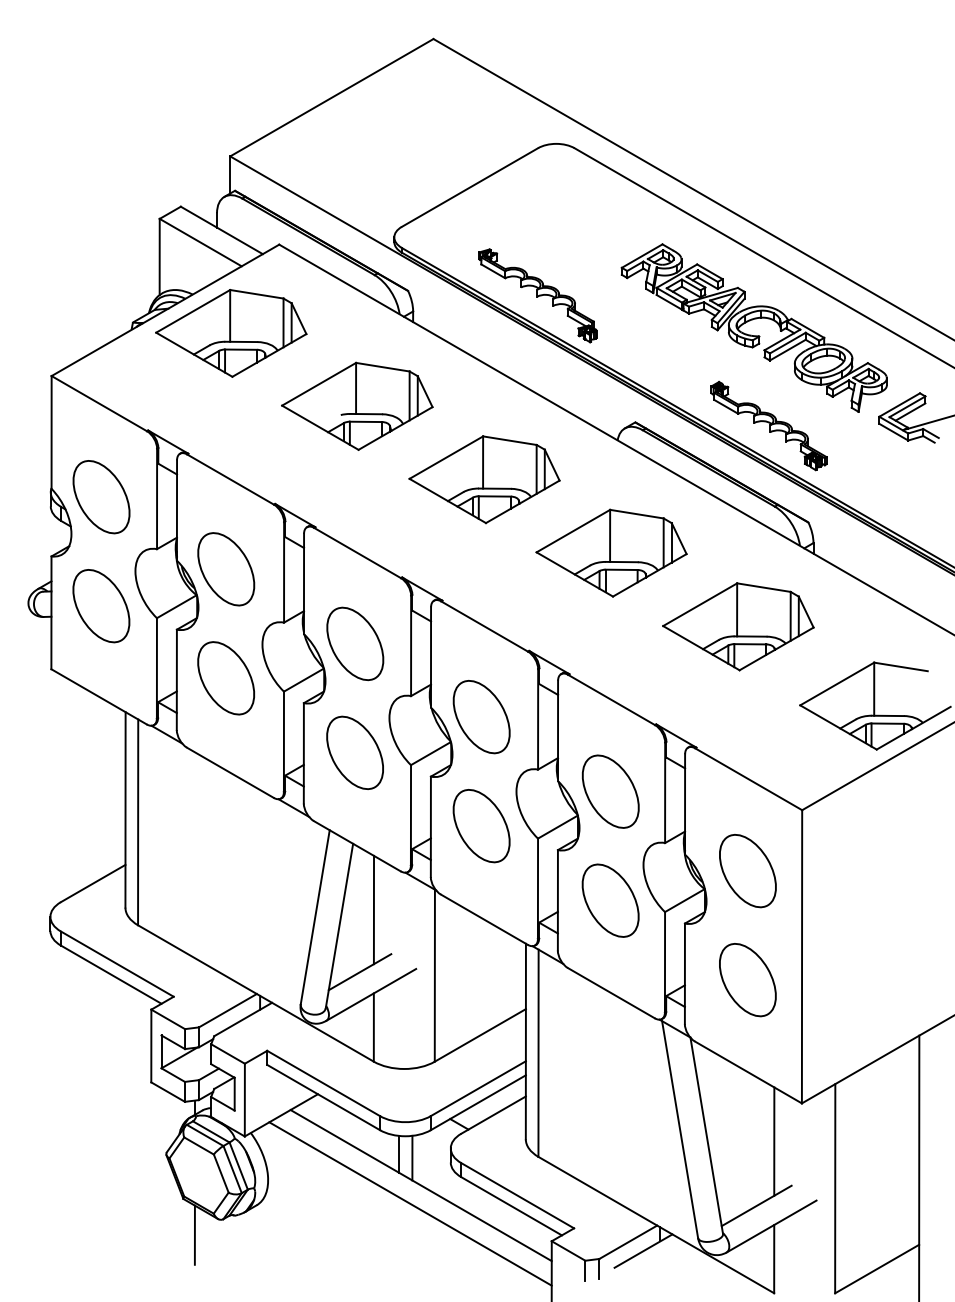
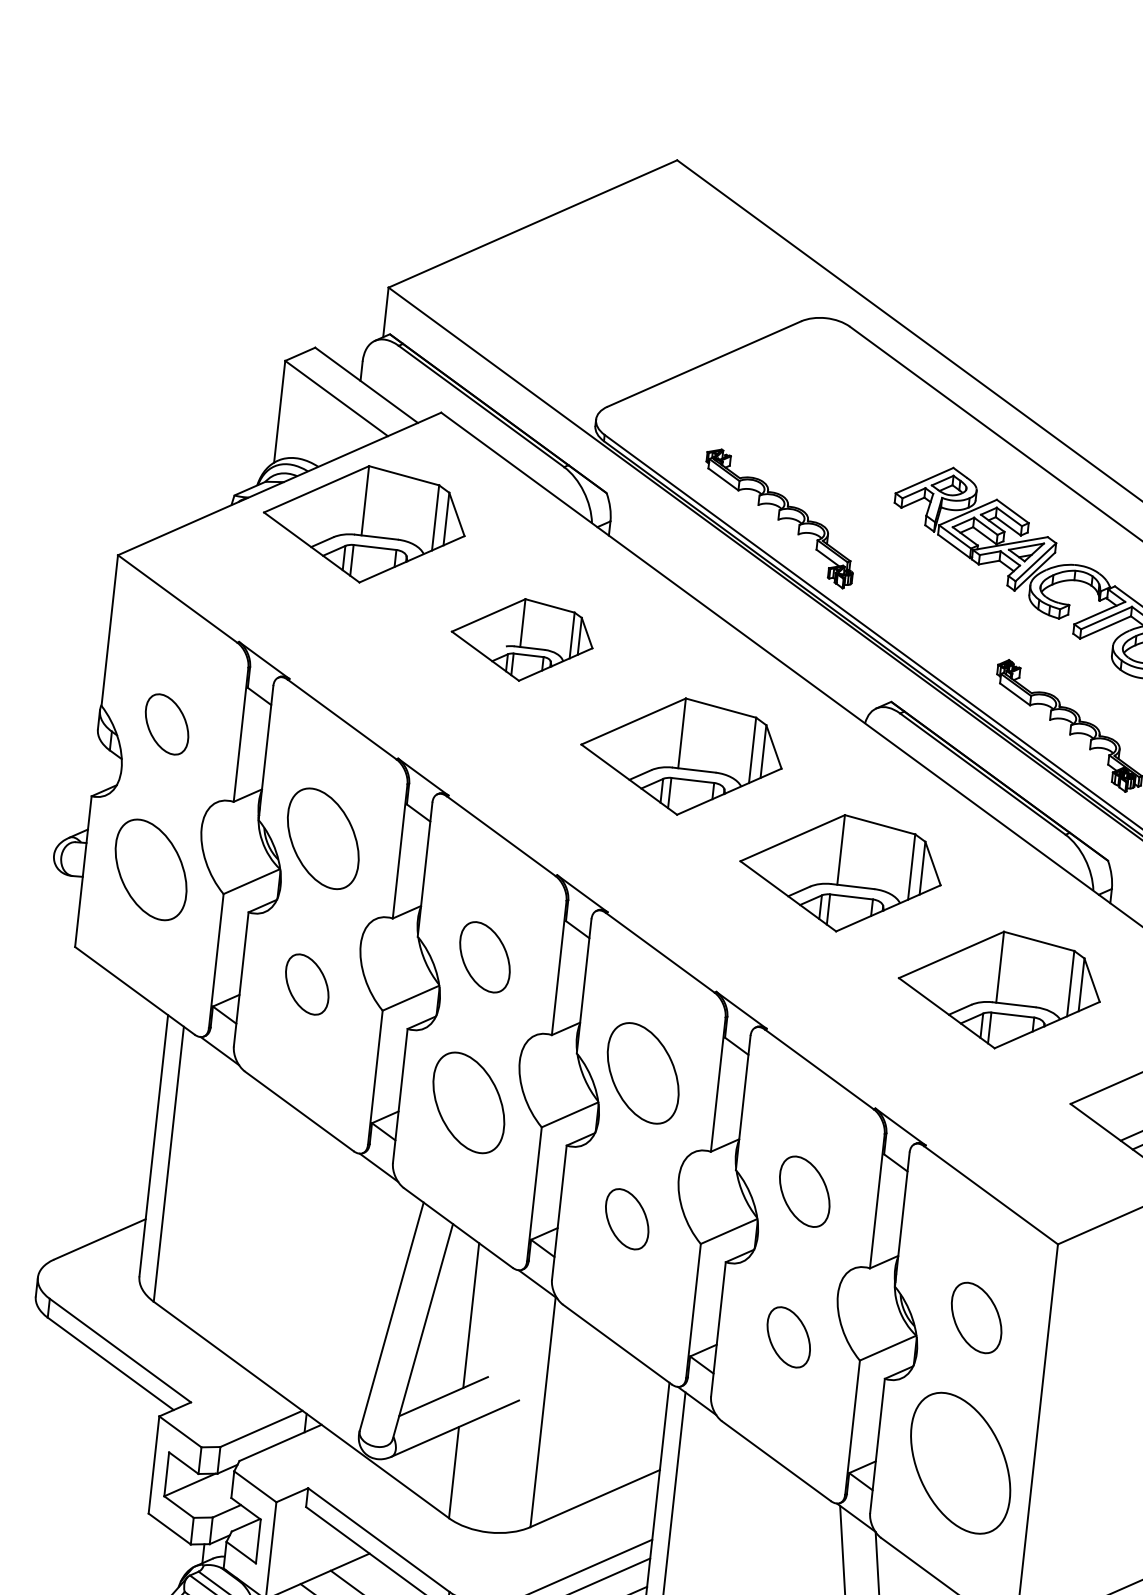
part: (357, 405) -> (522, 638), size x0.7
part: (101, 497) -> (167, 724), size x0.6
part: (355, 643) -> (485, 956), size x0.7
part: (225, 678) -> (306, 984), size x0.6
part: (610, 791) -> (804, 1191), size x0.7
part: (481, 826) -> (627, 1219), size x0.6
part: (747, 871) -> (975, 1318), size x0.7
part: (610, 900) -> (788, 1337), size x0.6
part: (747, 980) -> (960, 1463), size x1.4

